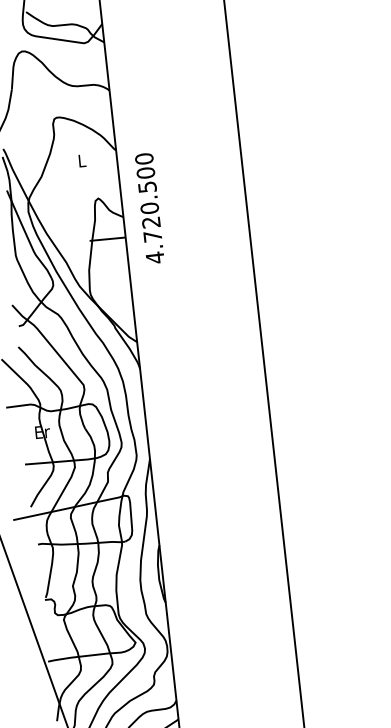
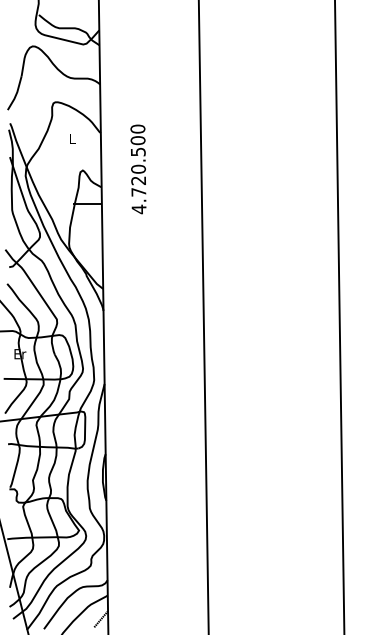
text: (149, 208) -> (138, 169), moved

